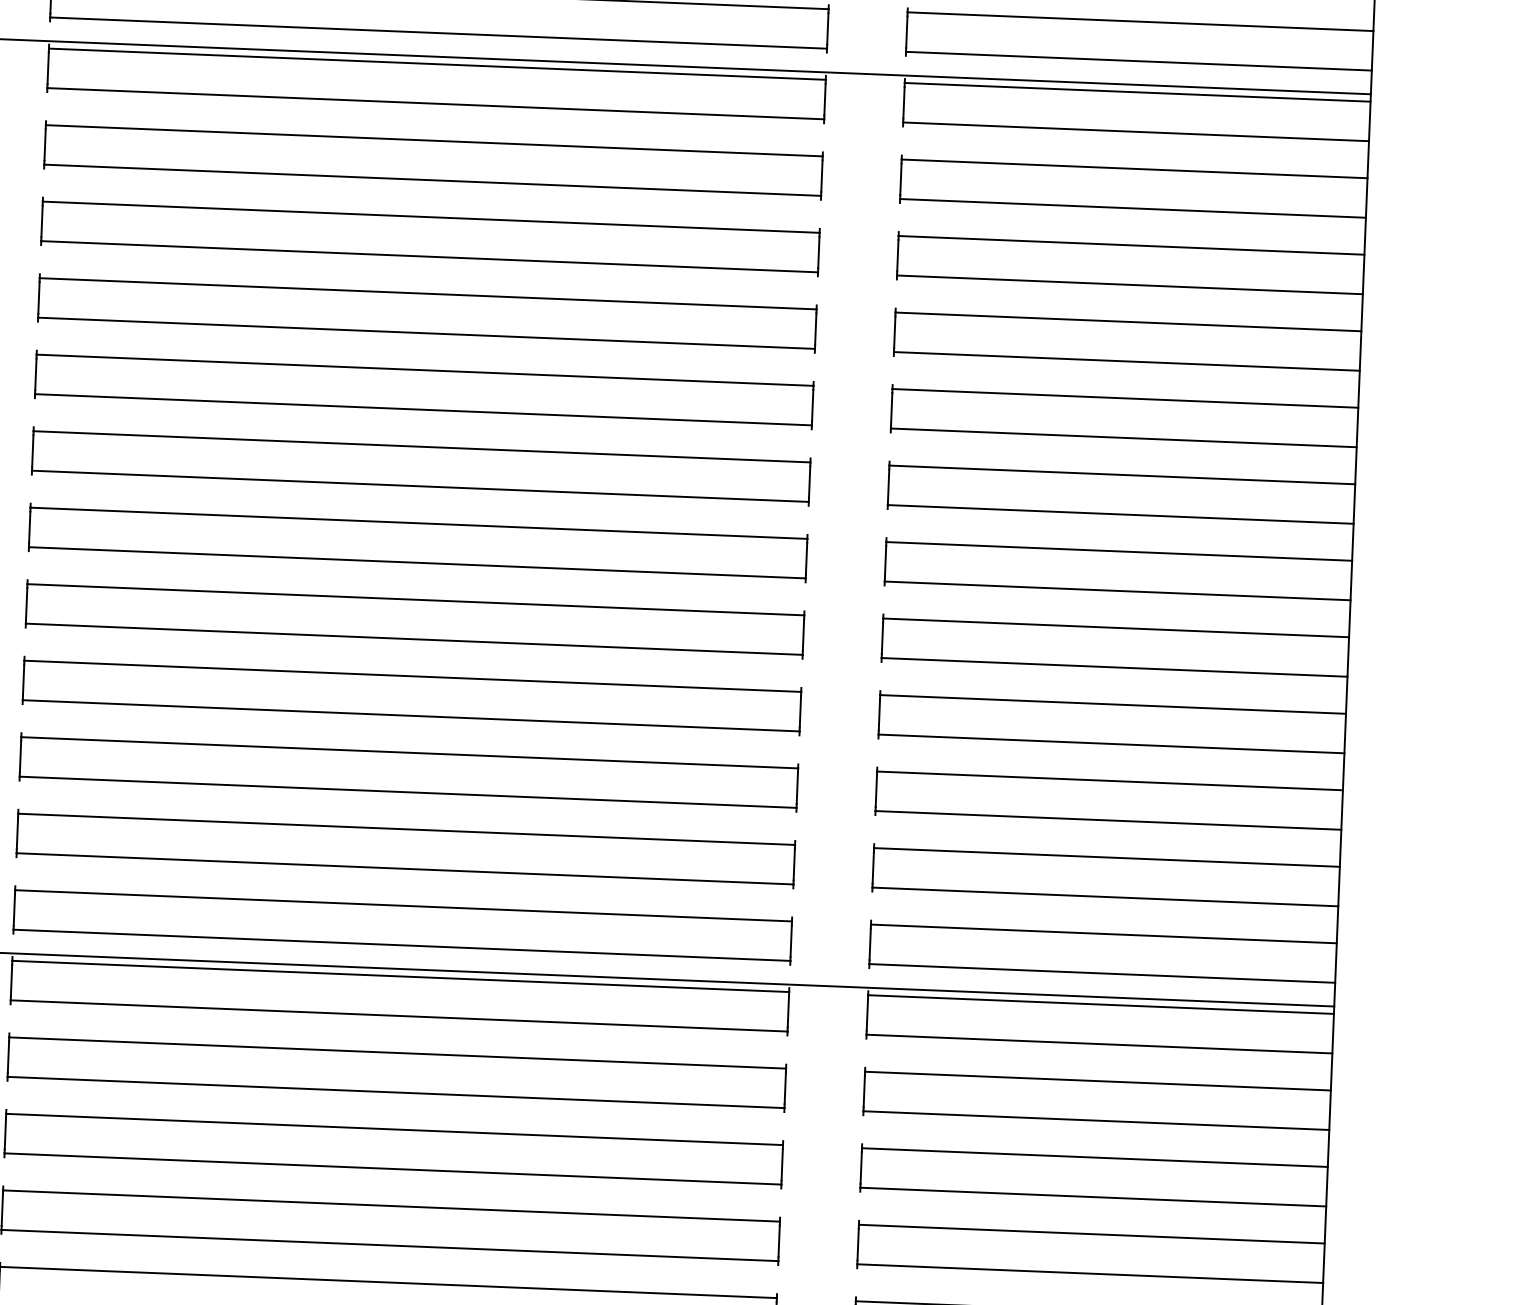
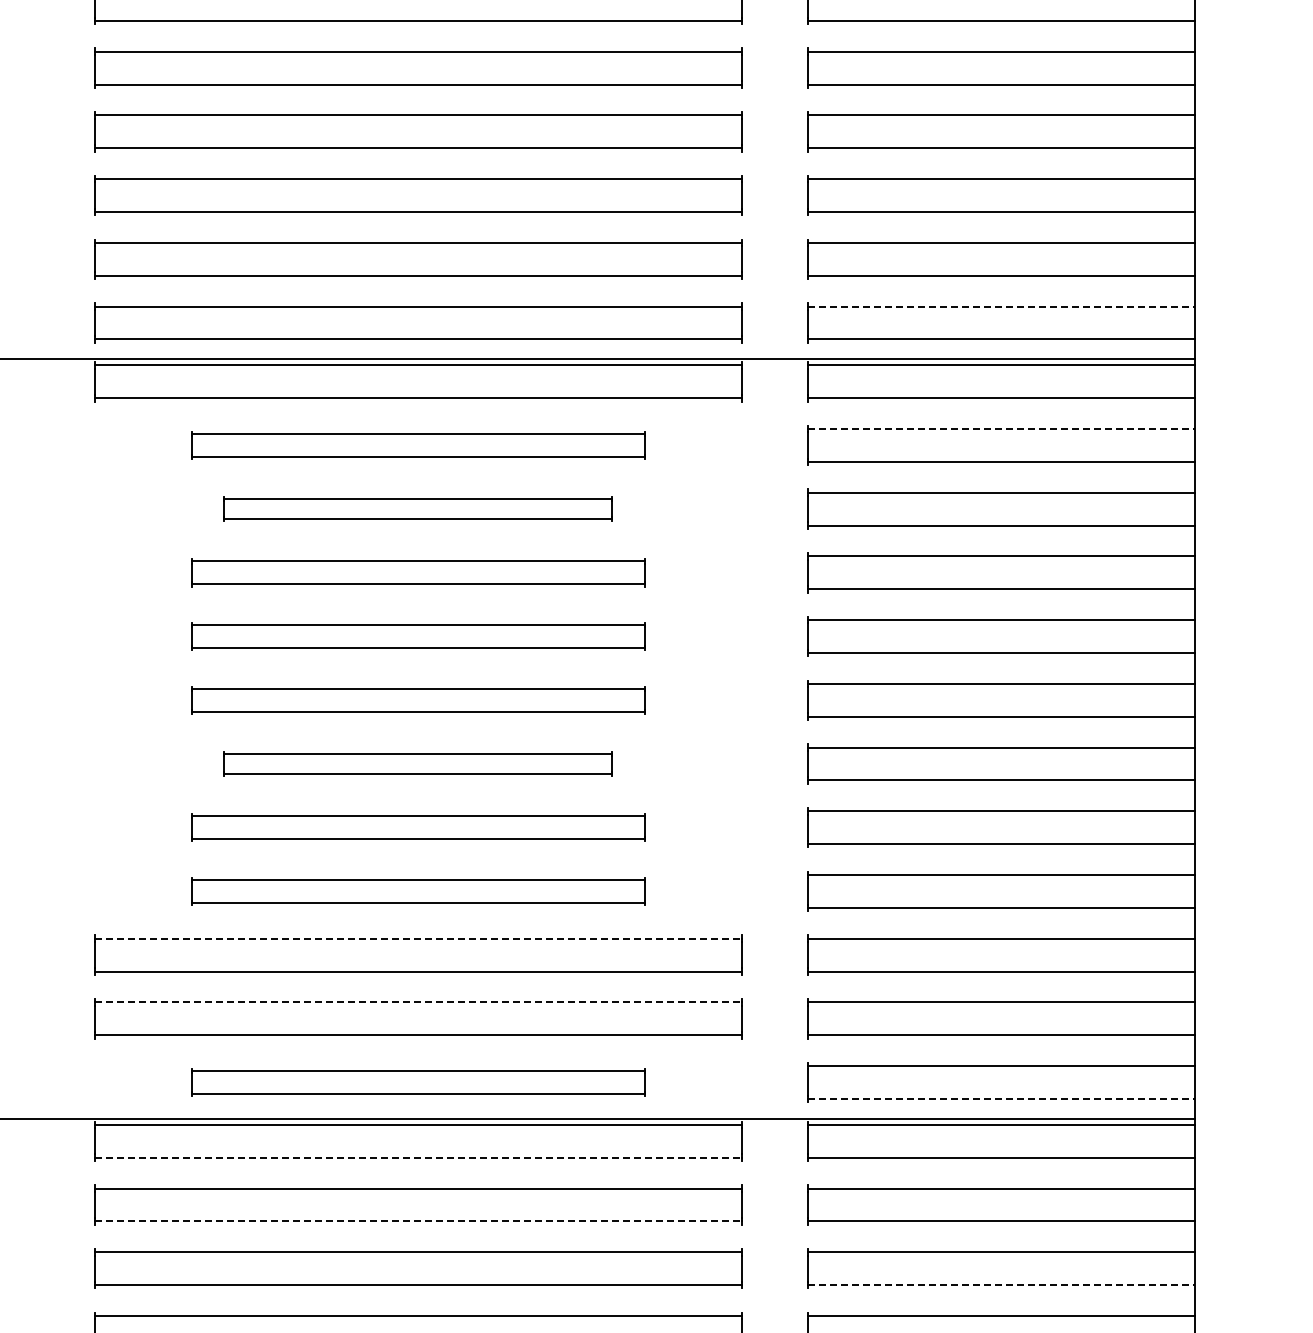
line: (1140, 21) -> (1001, 306), solid -> dashed
part: (433, 160) -> (418, 445), size x0.7
line: (1134, 169) -> (1001, 429), solid -> dashed
part: (430, 236) -> (418, 508), size x0.6
part: (427, 313) -> (418, 572), size x0.7
part: (424, 389) -> (418, 636), size x0.7
part: (421, 466) -> (418, 700), size x0.7
part: (418, 542) -> (418, 763), size x0.6
part: (415, 619) -> (418, 827), size x0.7
part: (412, 696) -> (418, 891), size x0.7
line: (409, 752) -> (418, 938), solid -> dashed
line: (406, 829) -> (418, 1002), solid -> dashed
part: (402, 925) -> (418, 1082), size x0.7
line: (1102, 972) -> (1001, 1098), solid -> dashed
line: (399, 1015) -> (418, 1157), solid -> dashed
line: (396, 1092) -> (418, 1221), solid -> dashed
line: (1093, 1197) -> (1001, 1285), solid -> dashed

